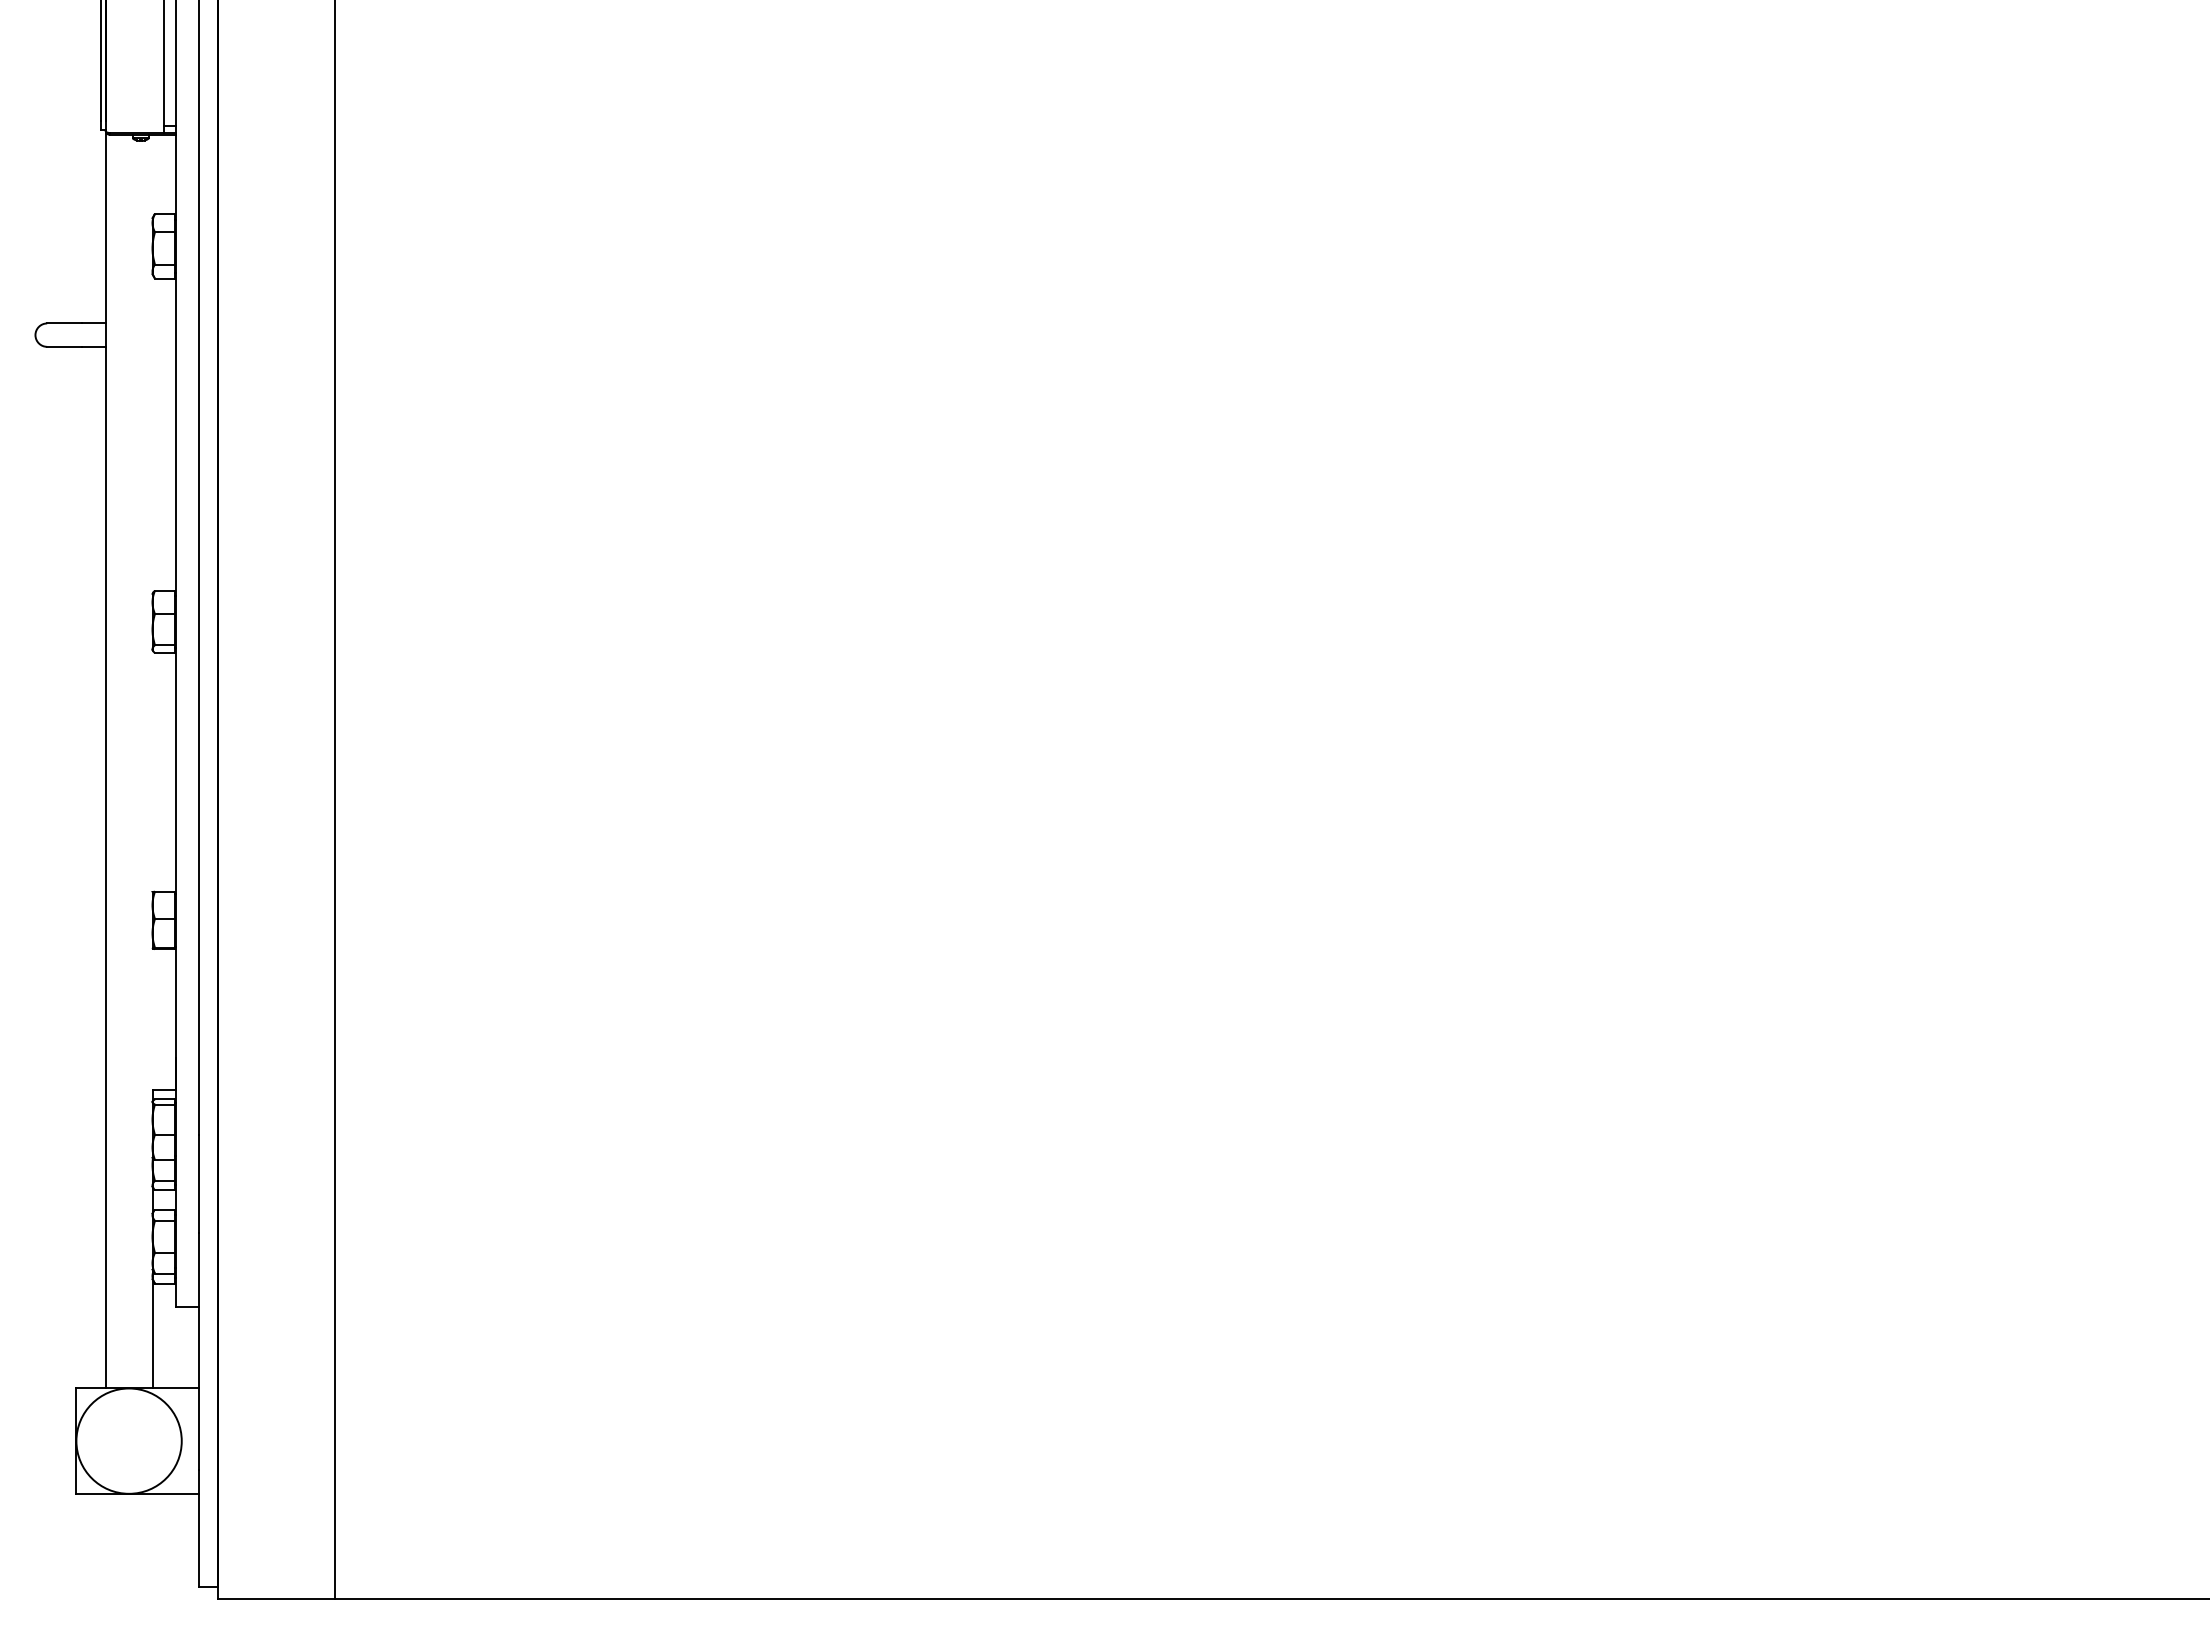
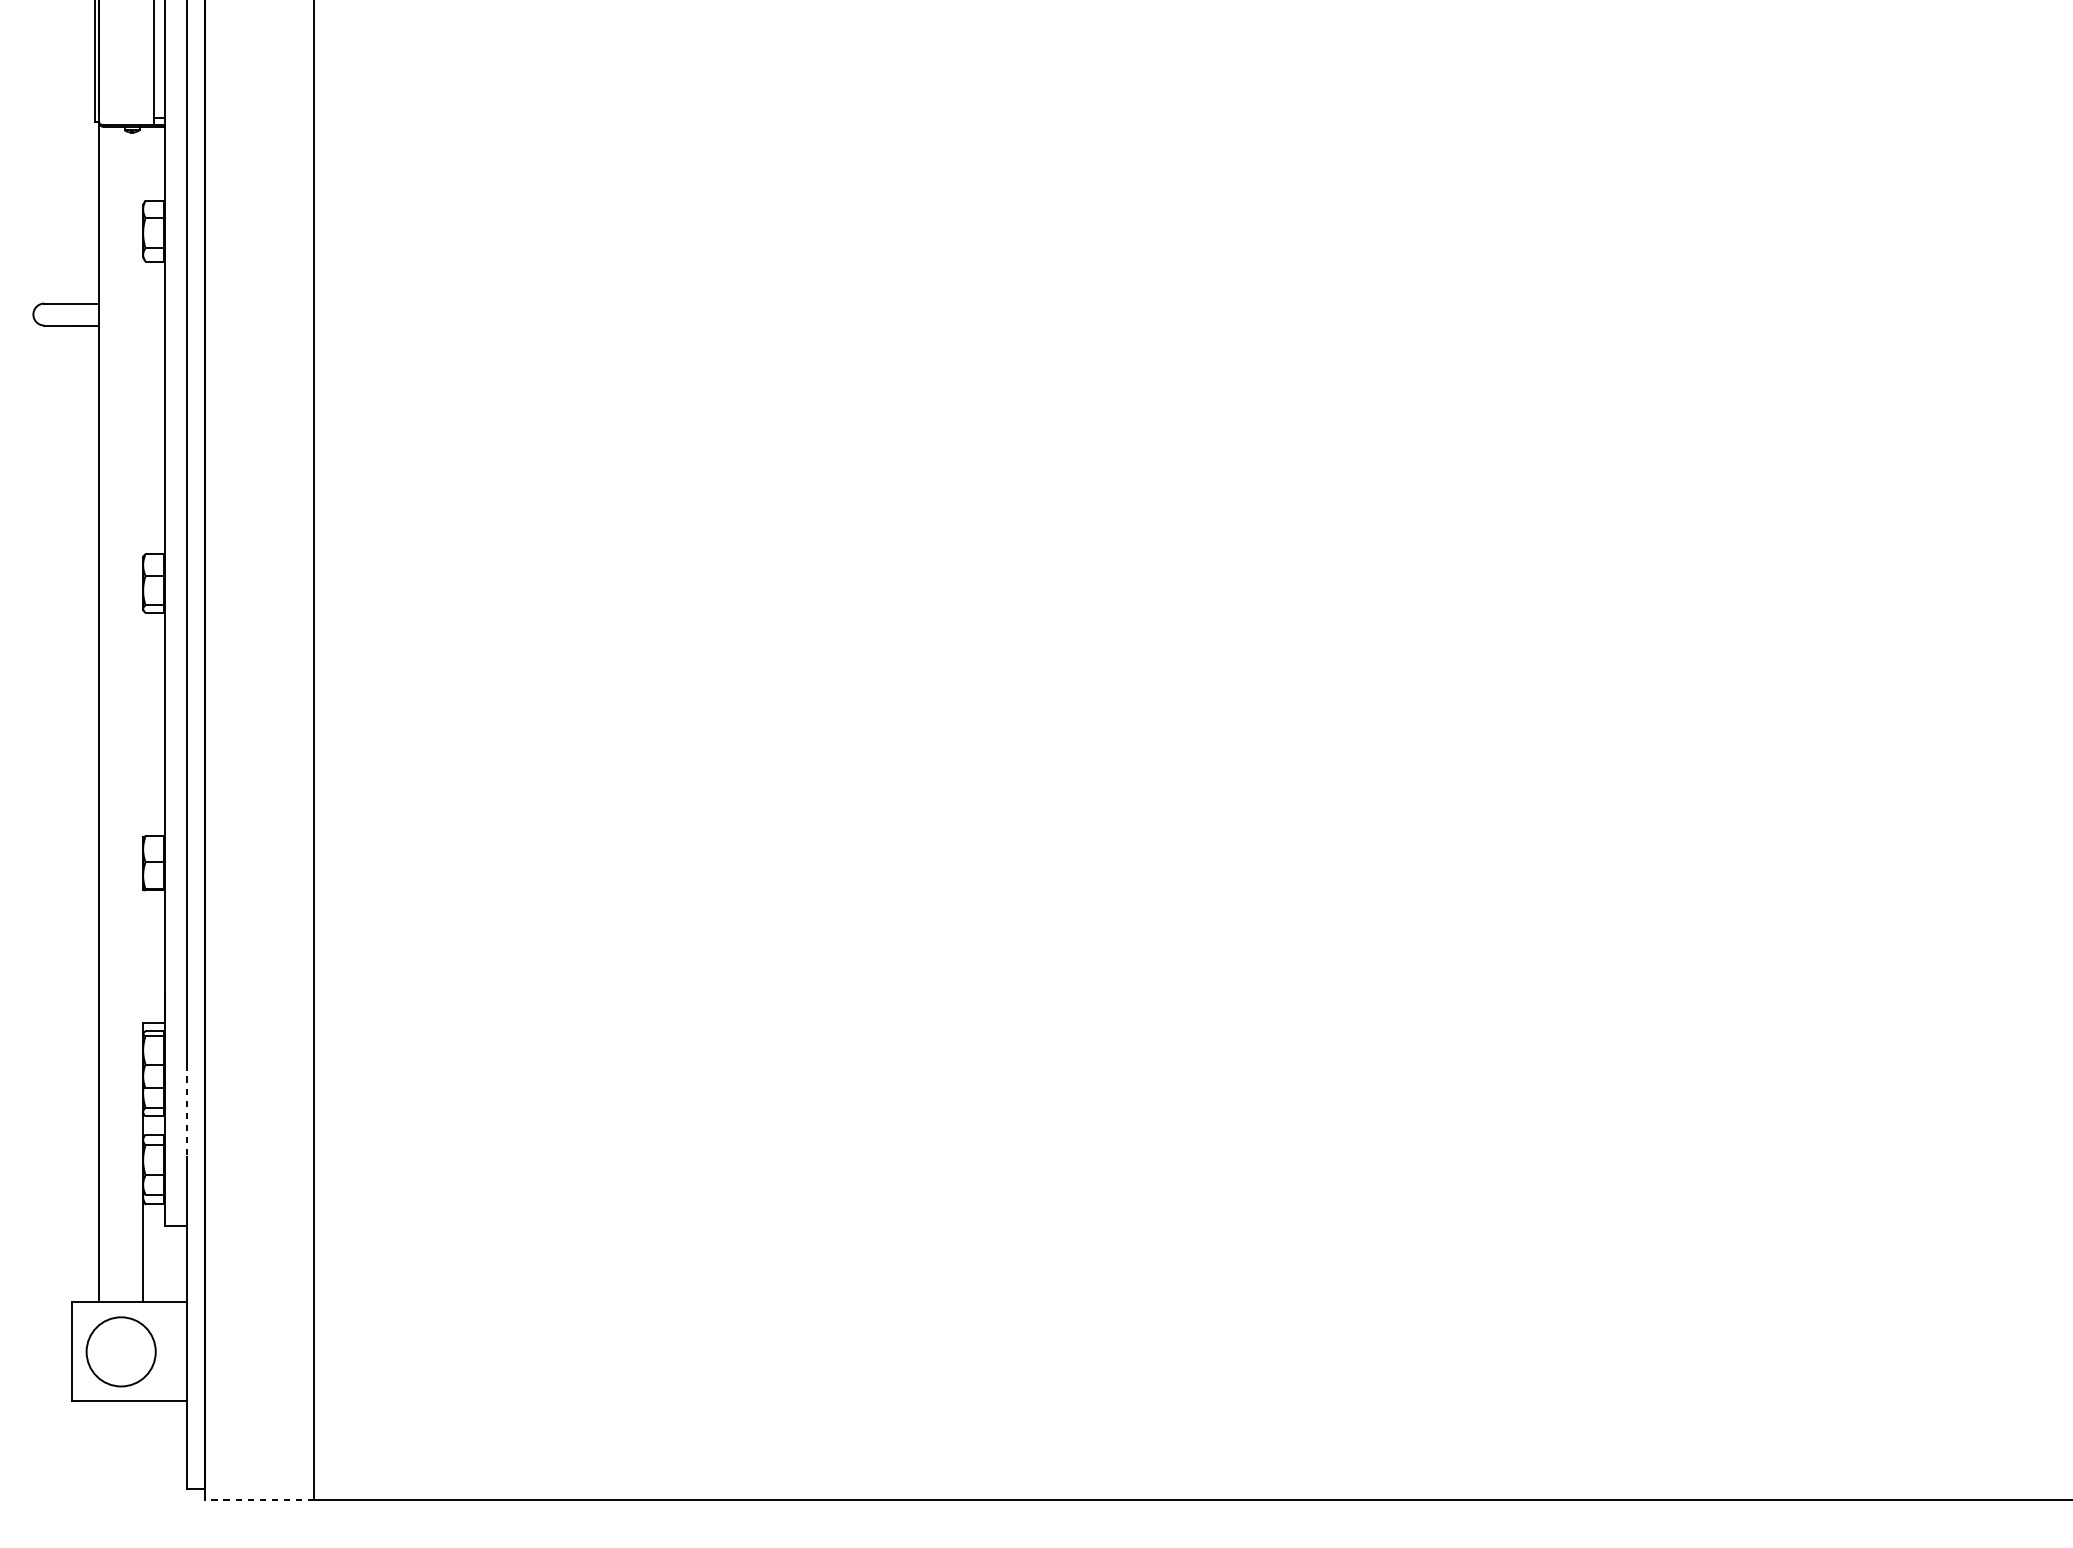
line: (199, 1184) -> (187, 1111), solid -> dashed
circle: (128, 1440) -> (120, 1351), size x0.7
line: (276, 1599) -> (259, 1500), solid -> dashed

